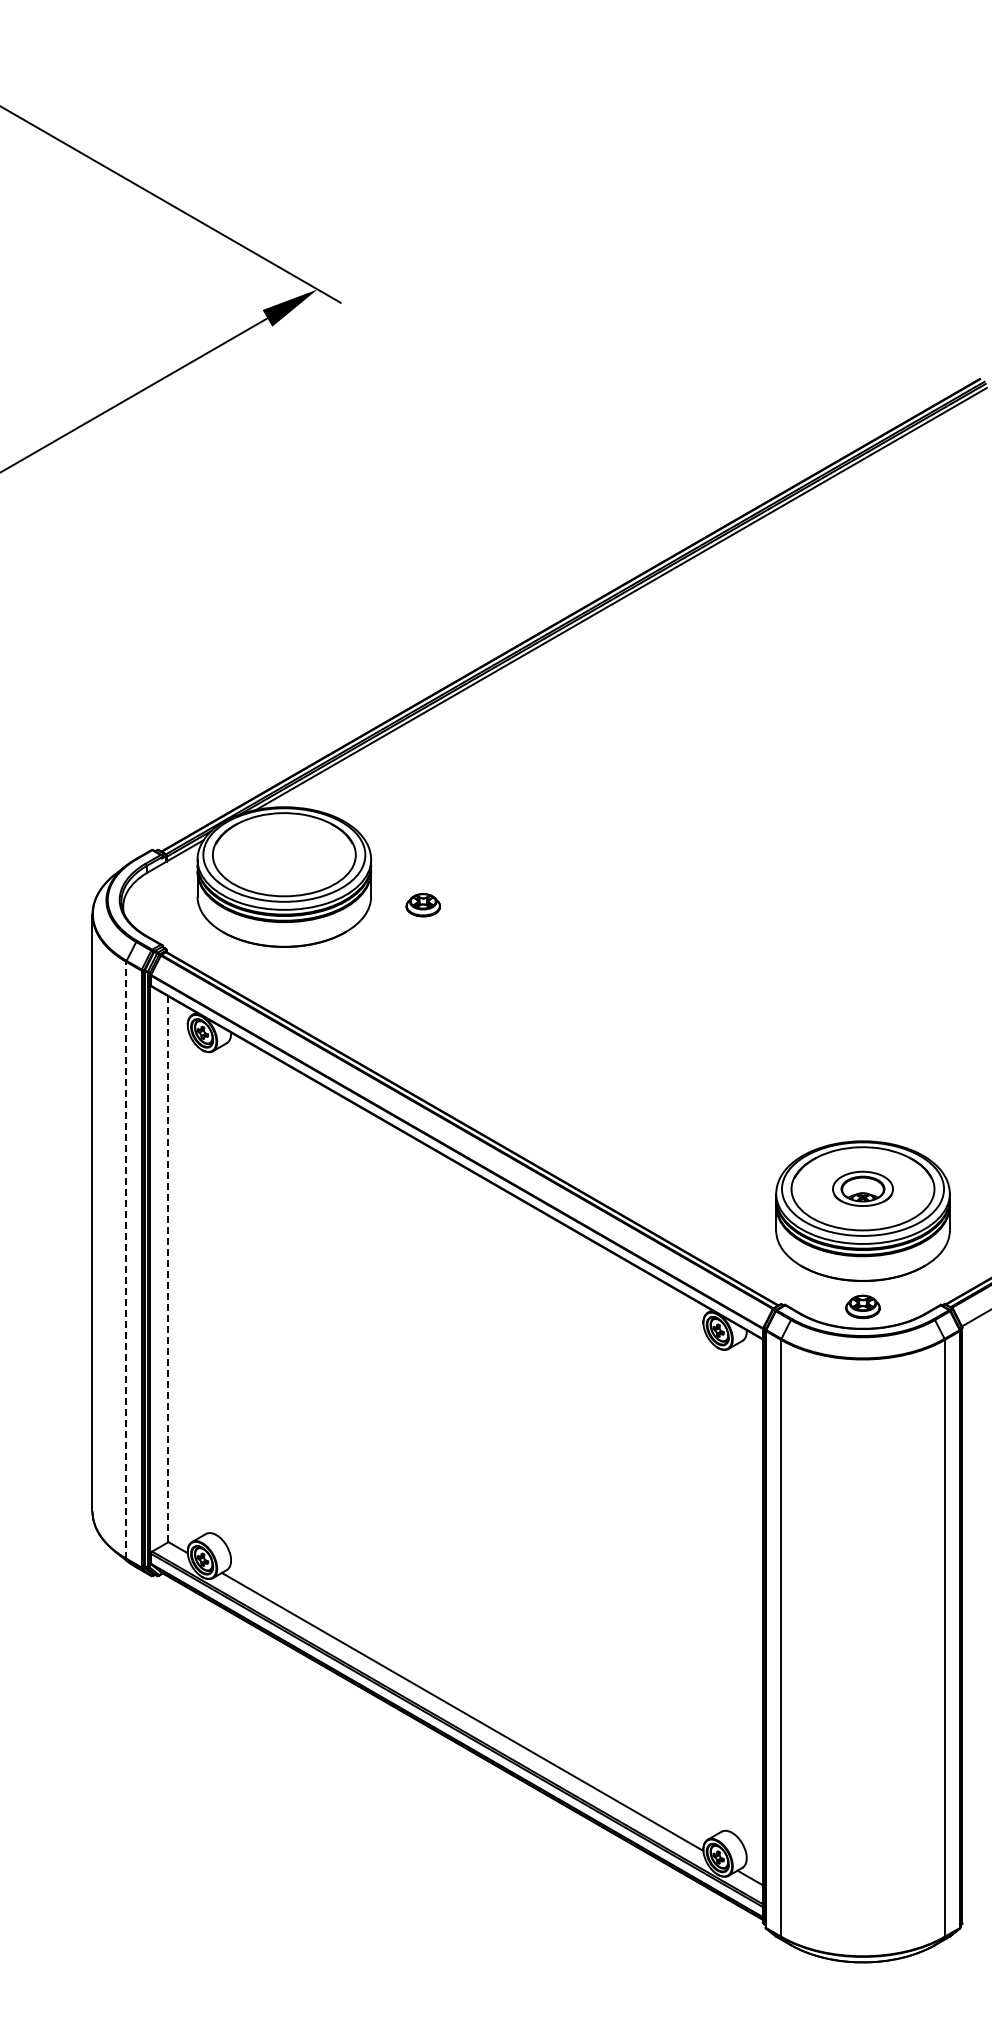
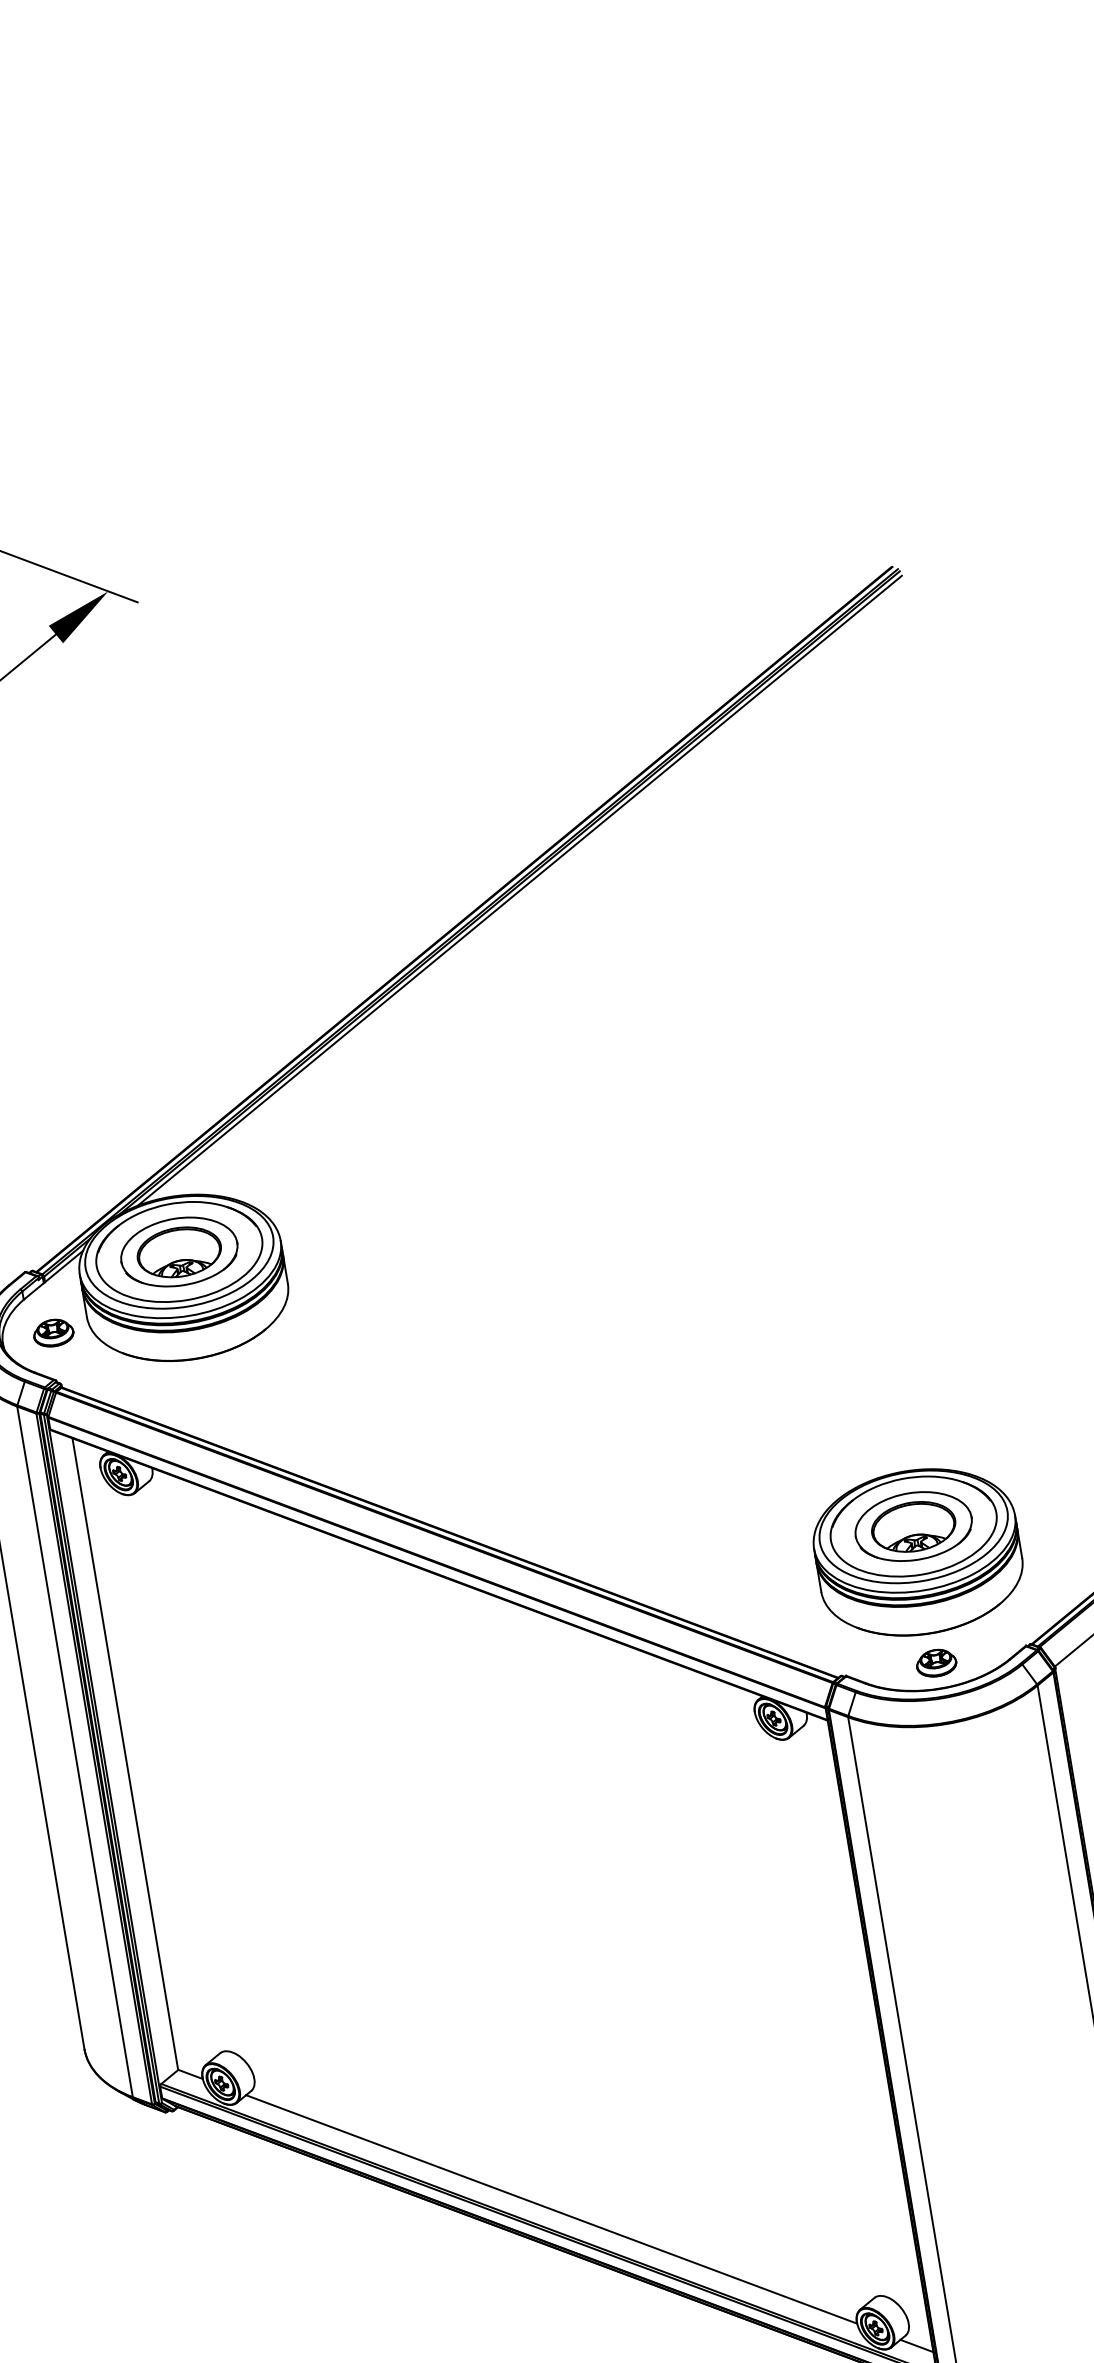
part: (284, 854) -> (179, 1251), added
part: (422, 905) -> (52, 1333), moved
part: (862, 1188) -> (912, 1526), size x1.67
line: (126, 1259) -> (75, 1750), dashed -> solid
line: (168, 1269) -> (125, 1754), dashed -> solid

